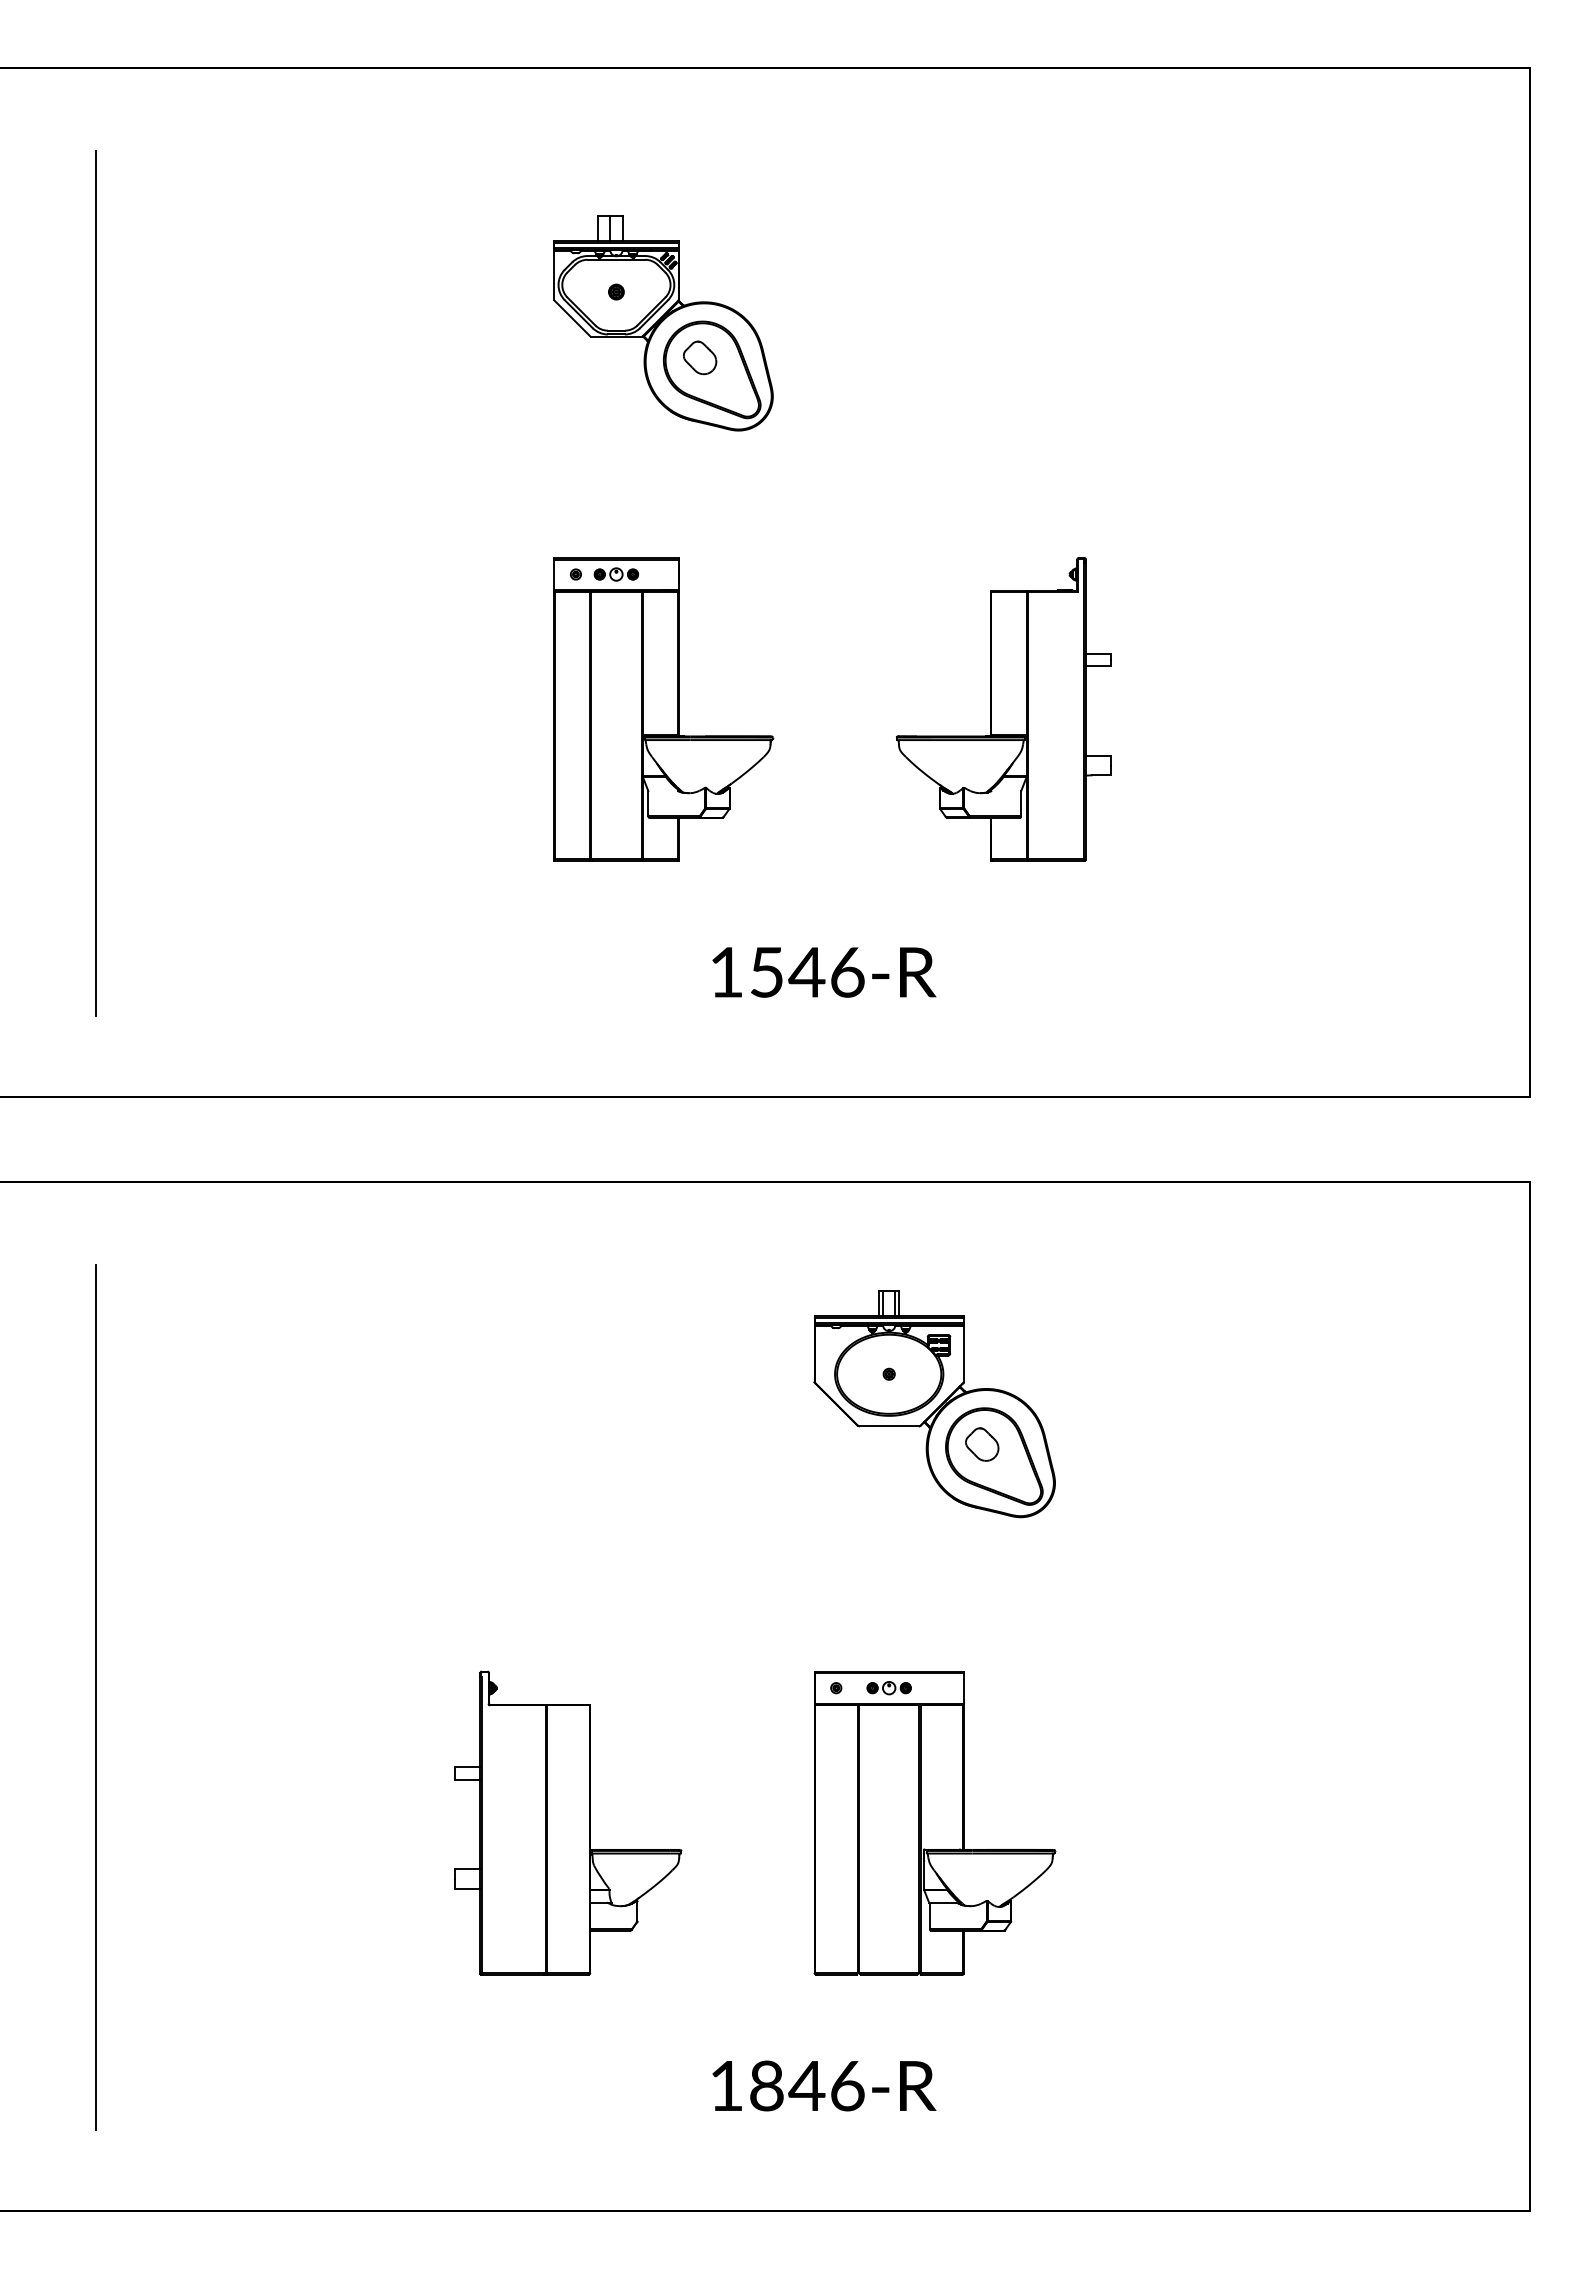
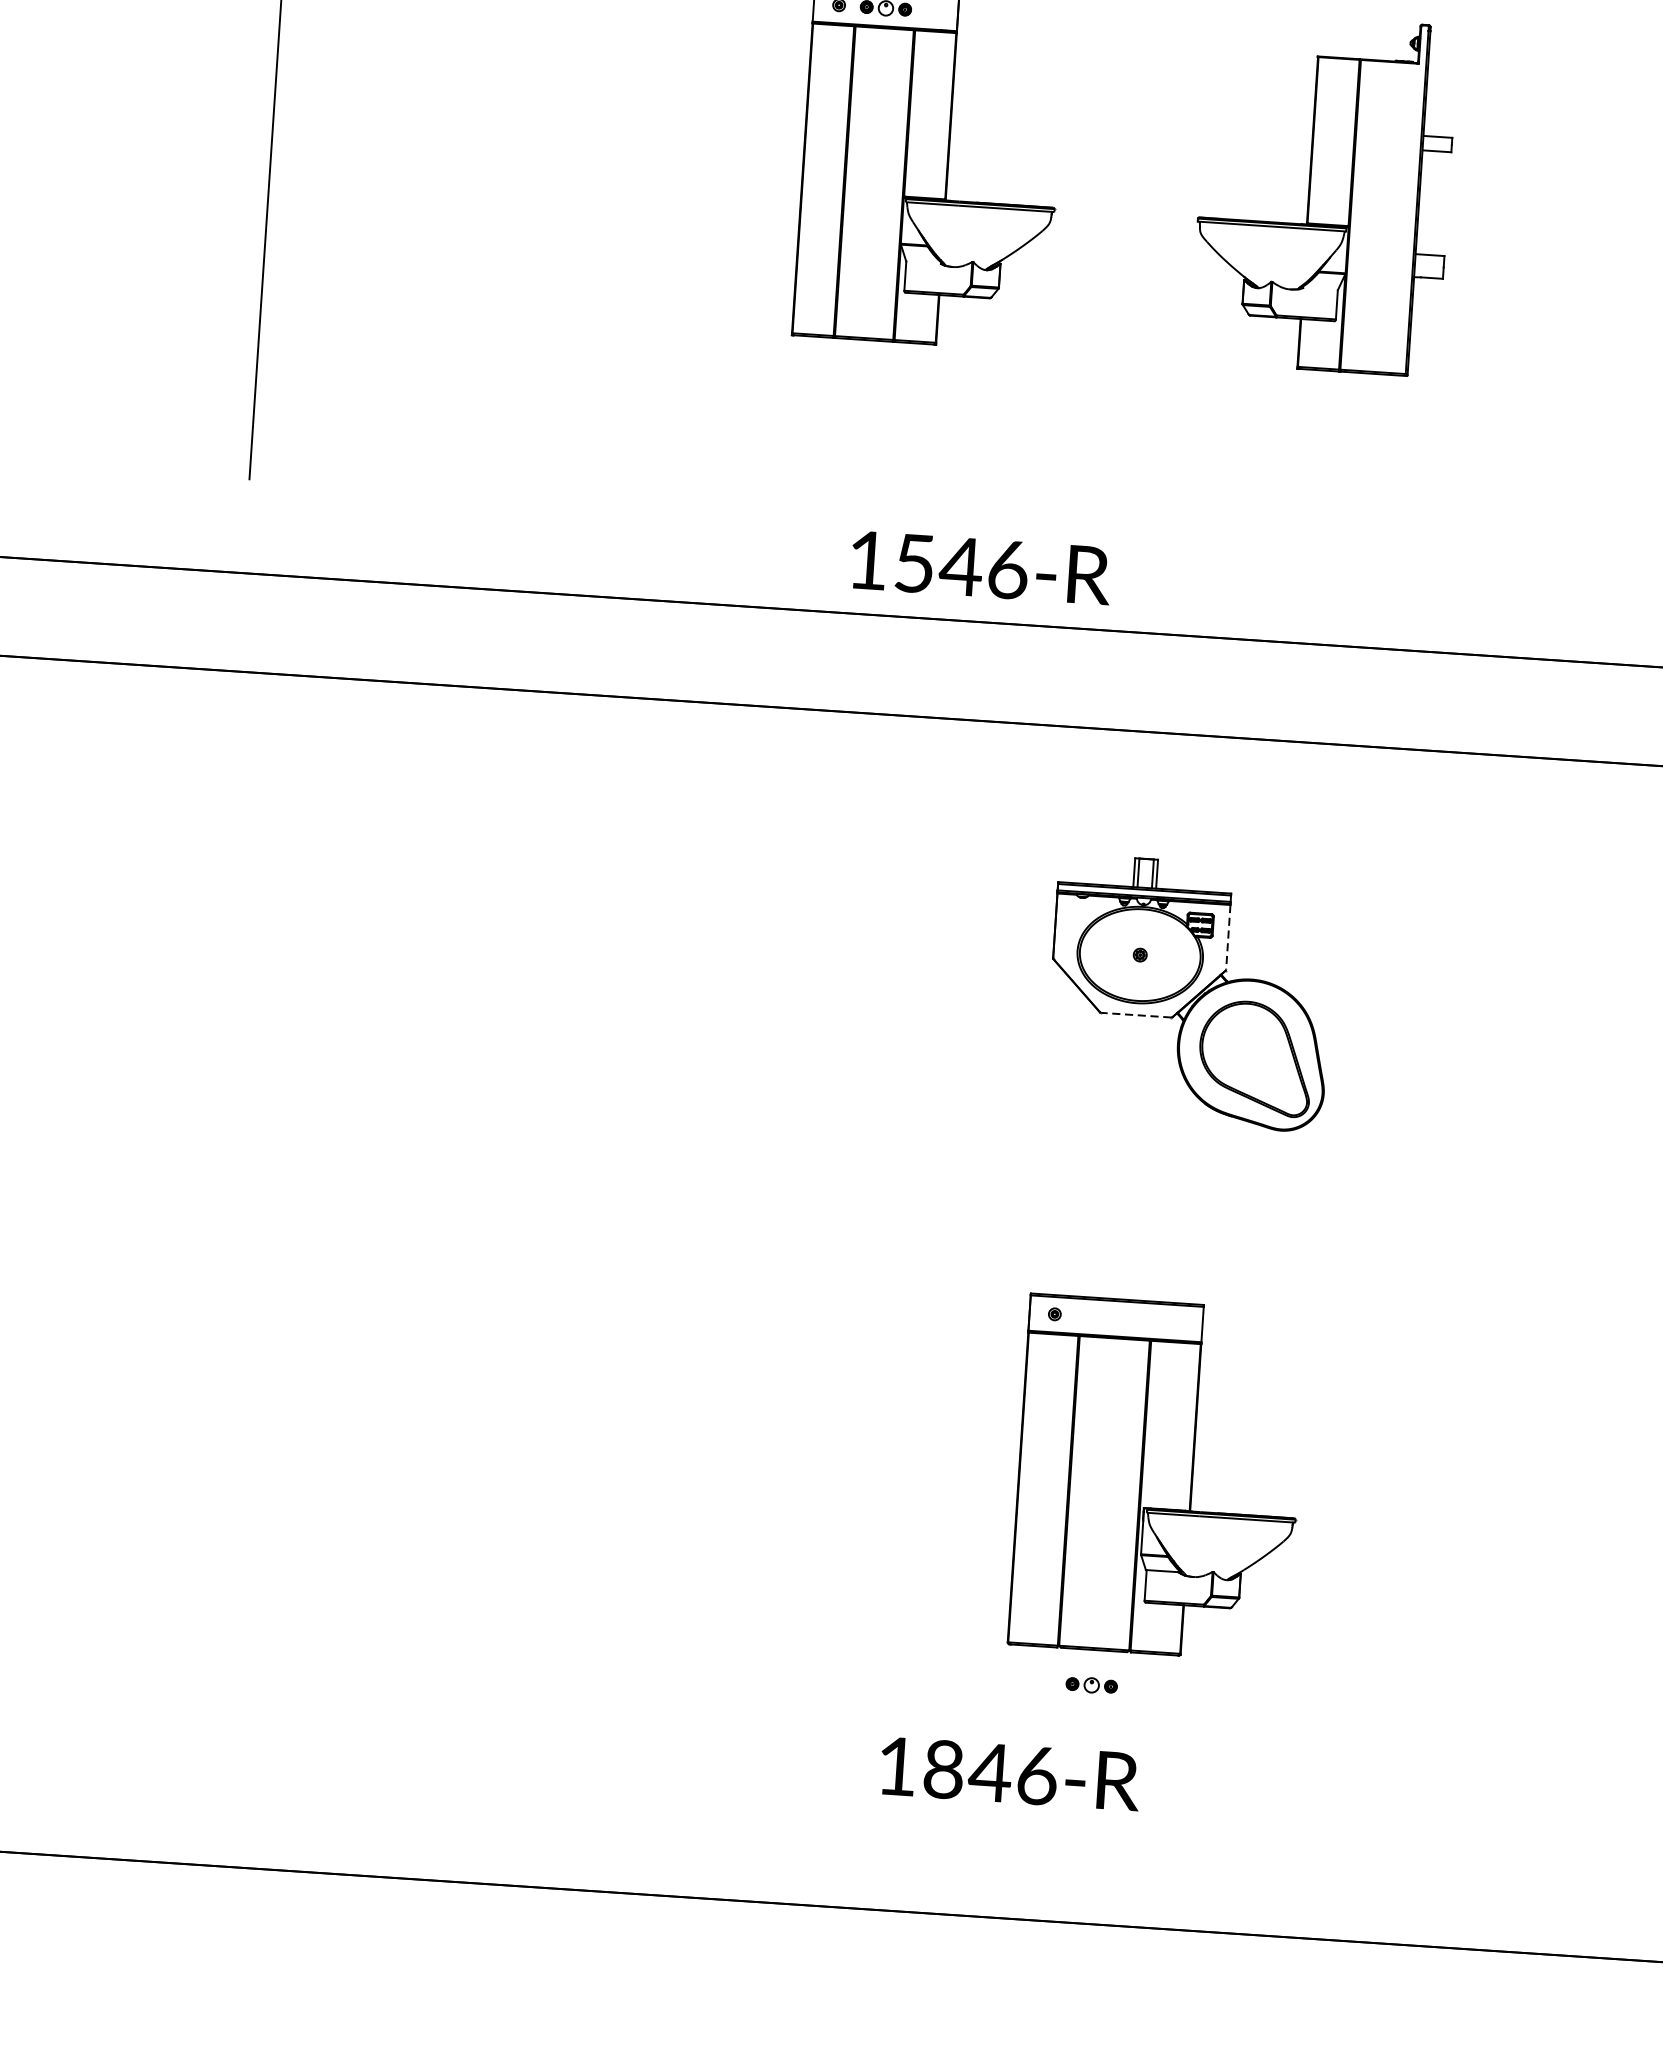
text: (824, 972) -> (981, 568), moved
line: (963, 1353) -> (1227, 936), solid -> dashed
line: (888, 1426) -> (1135, 1015), solid -> dashed
part: (982, 1444) -> (1242, 1043), removed
part: (888, 1688) -> (1090, 1685), moved
line: (95, 1696) -> (196, 1267), removed
part: (568, 1822) -> (734, 1449), removed

